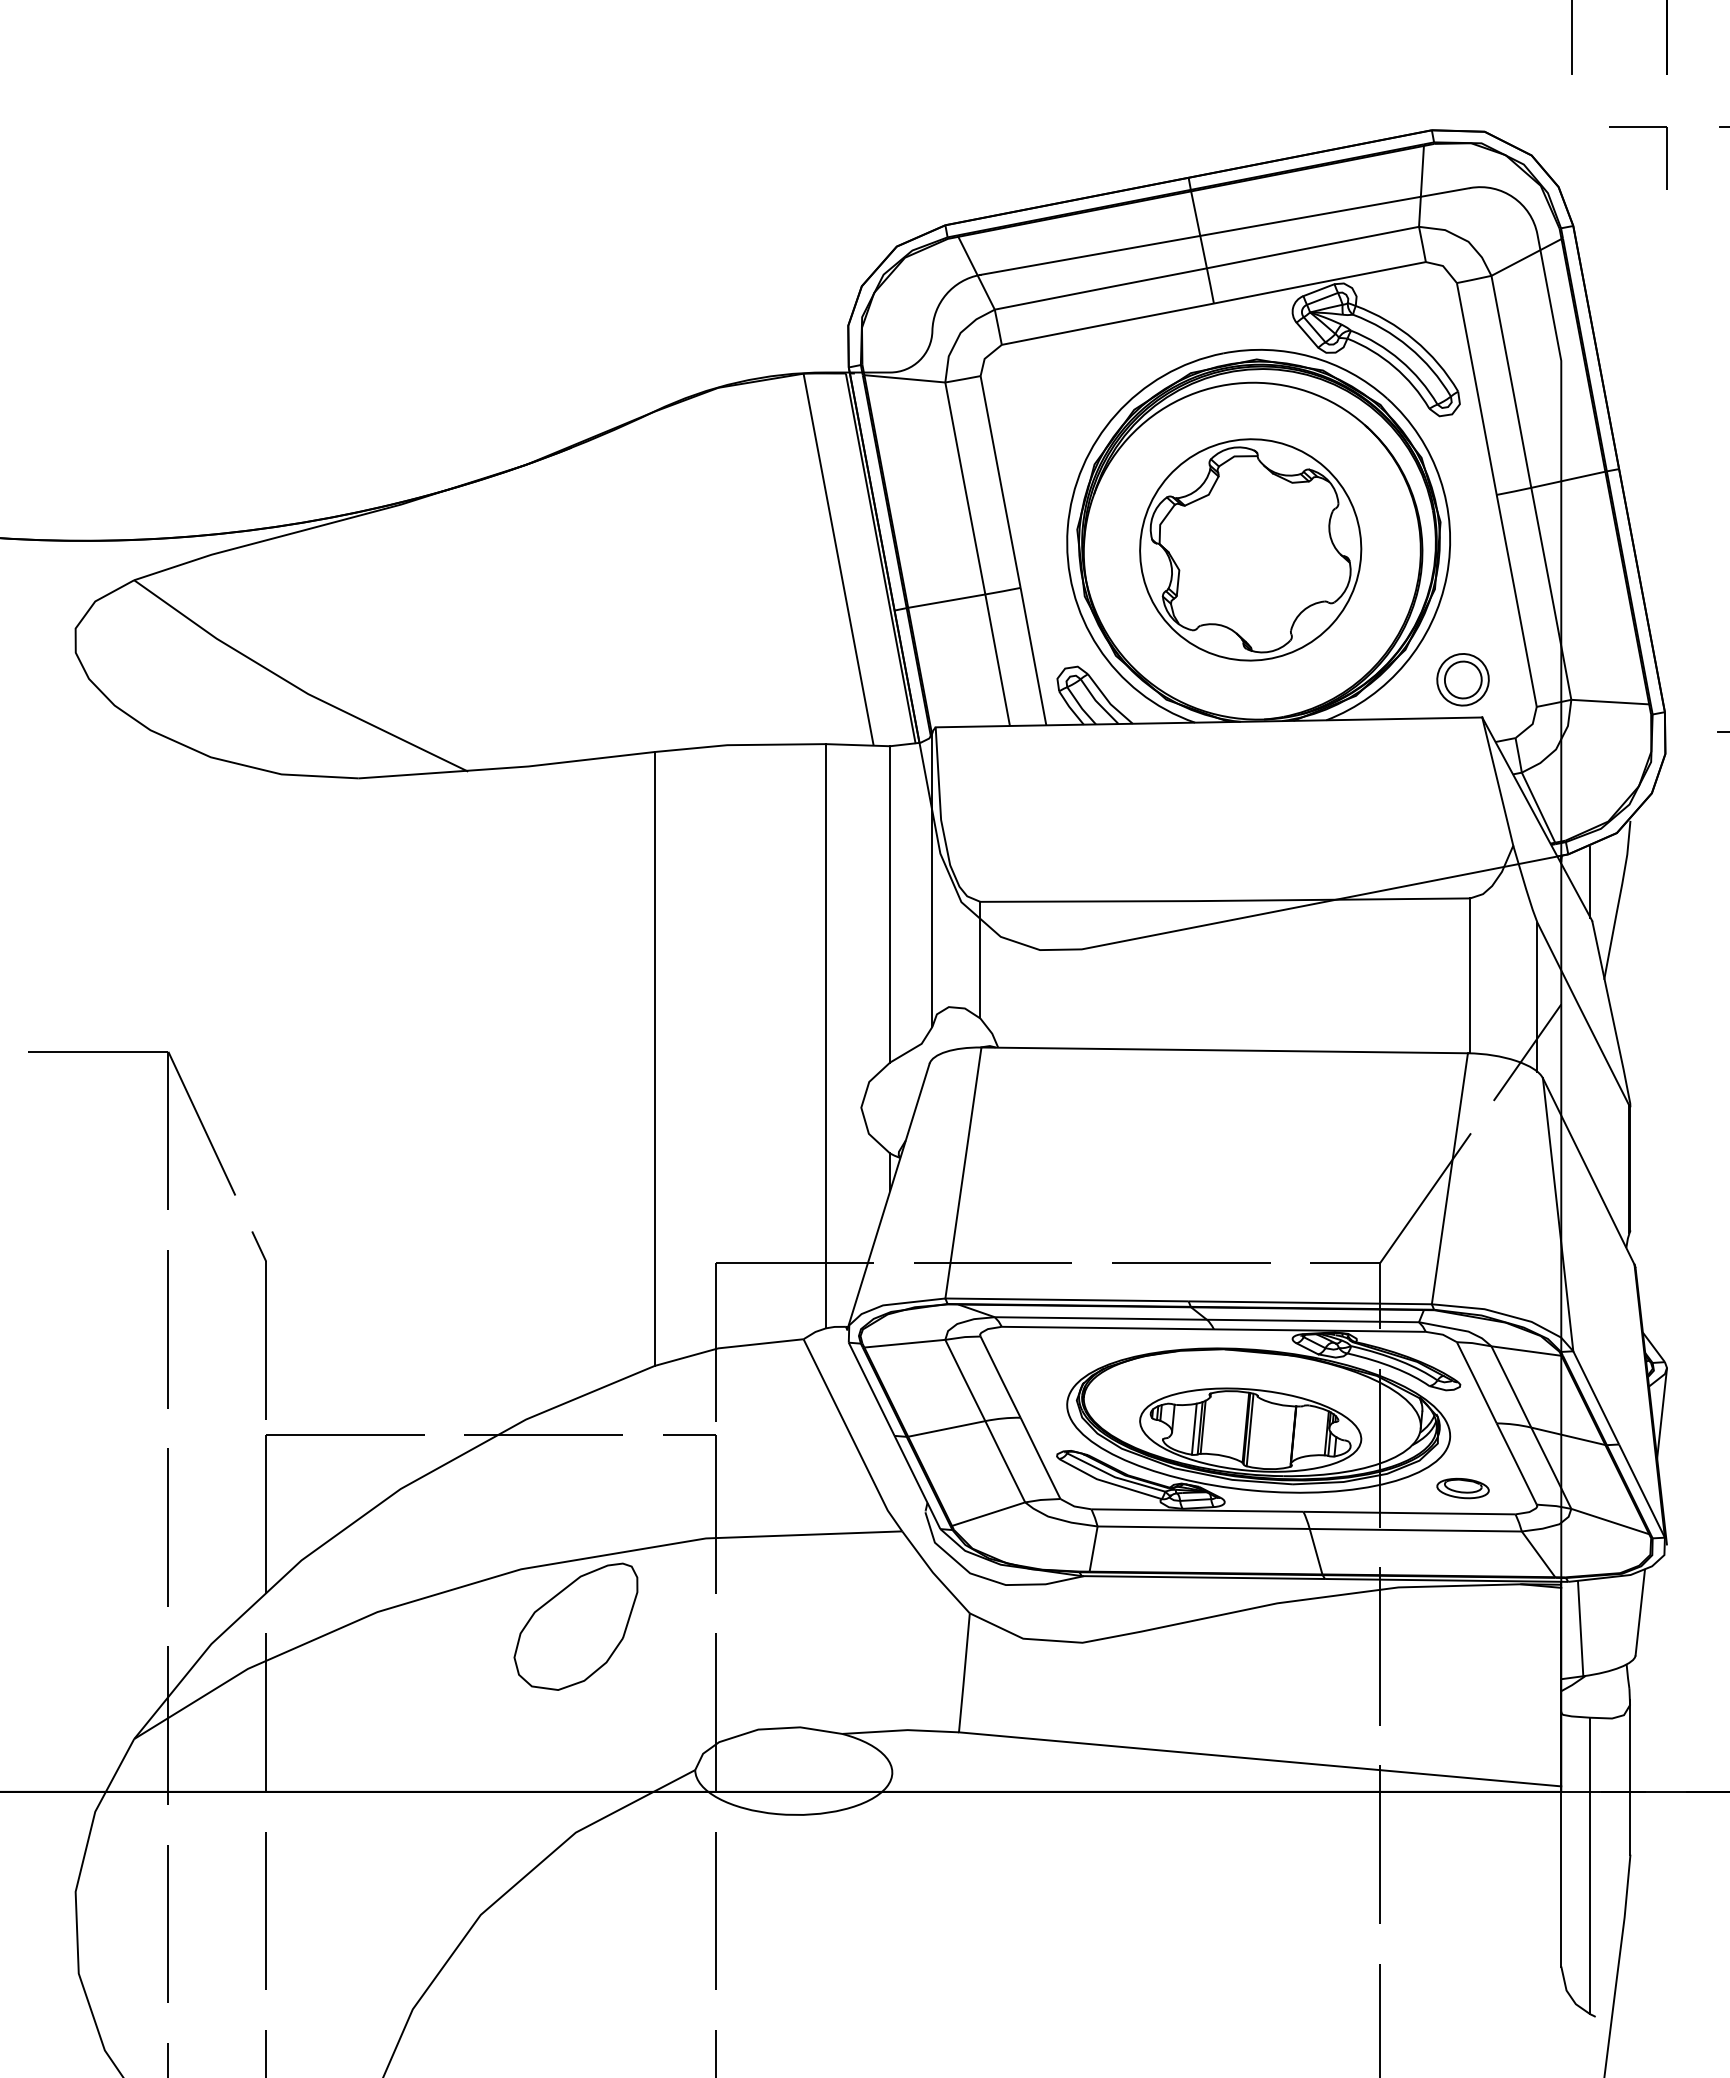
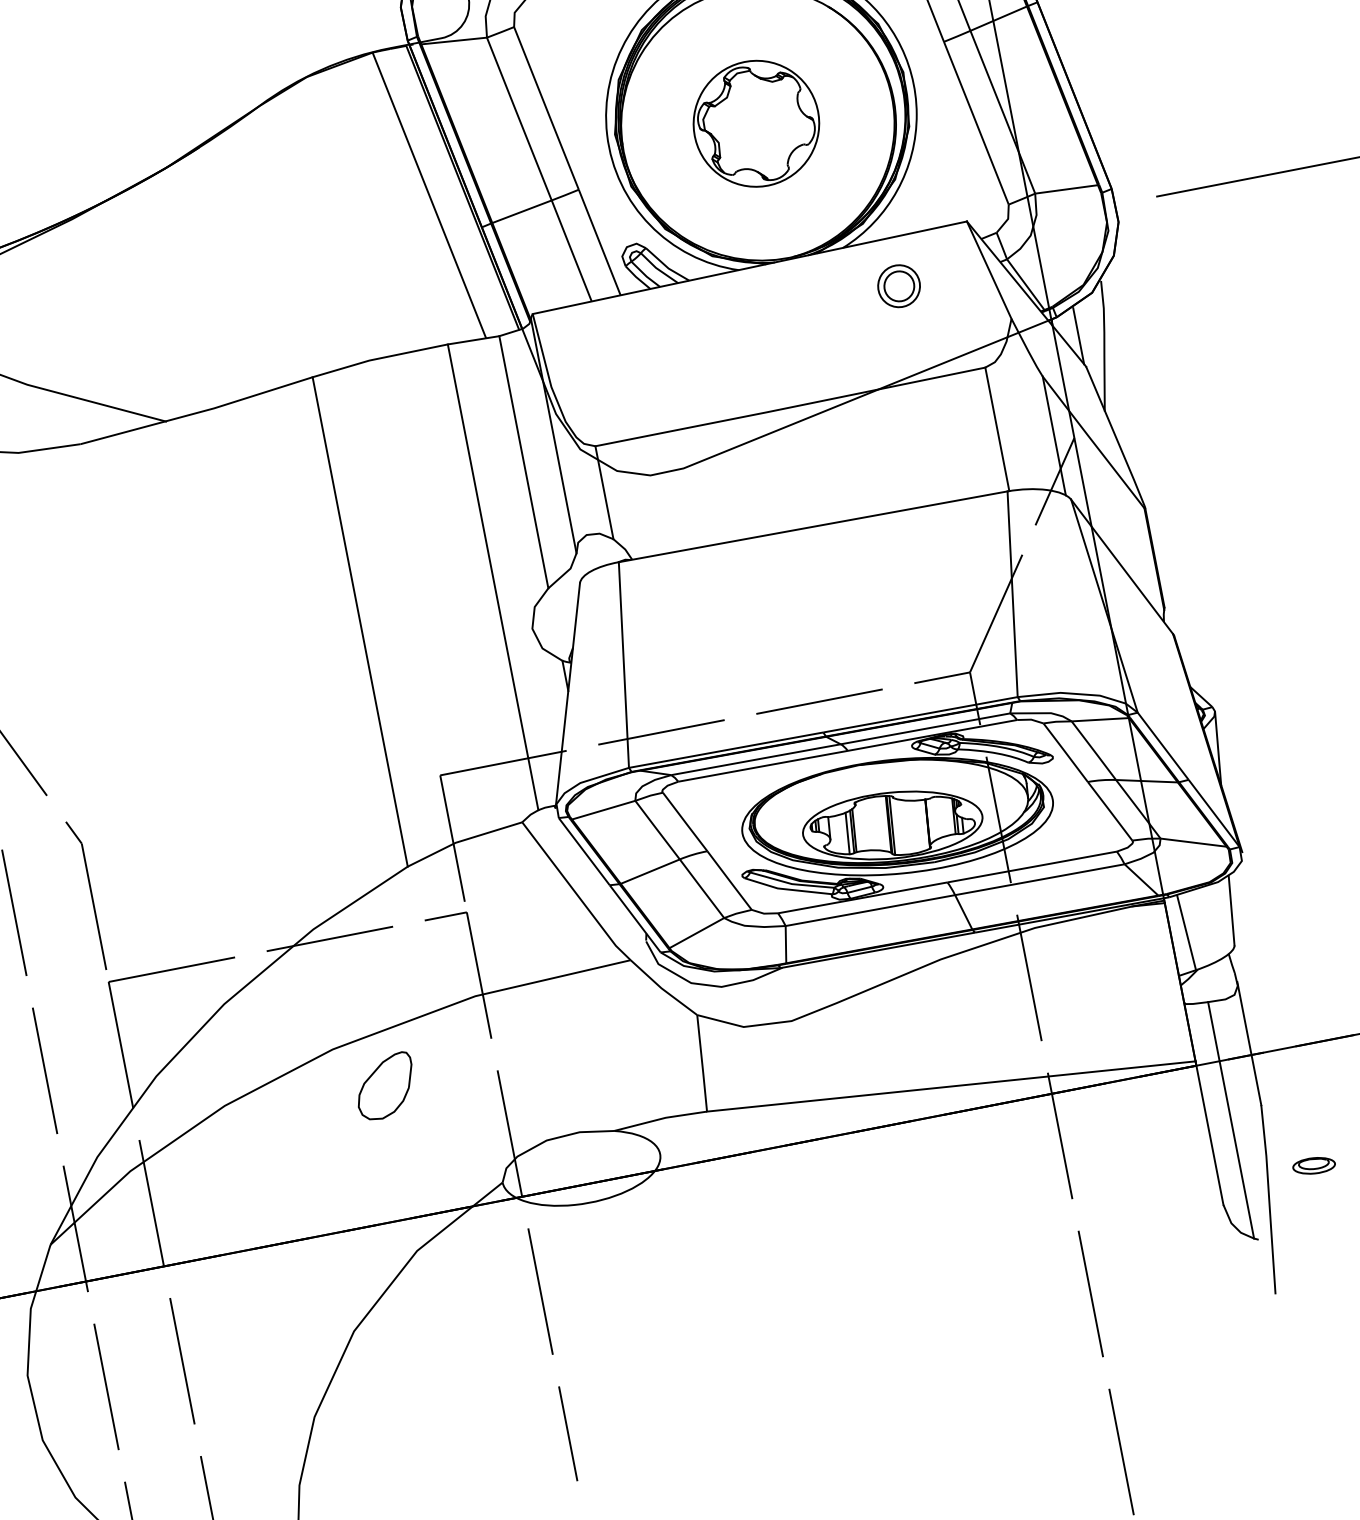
part: (1250, 549) -> (756, 123), size x0.7
part: (1462, 679) -> (898, 286), moved
part: (1462, 1488) -> (1313, 1165), moved
part: (575, 1626) -> (384, 1086), size x0.6

